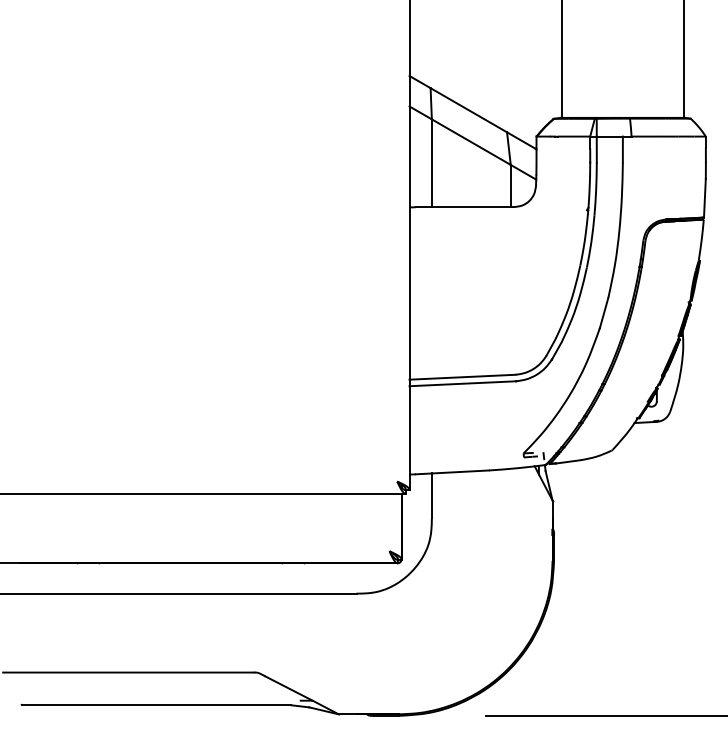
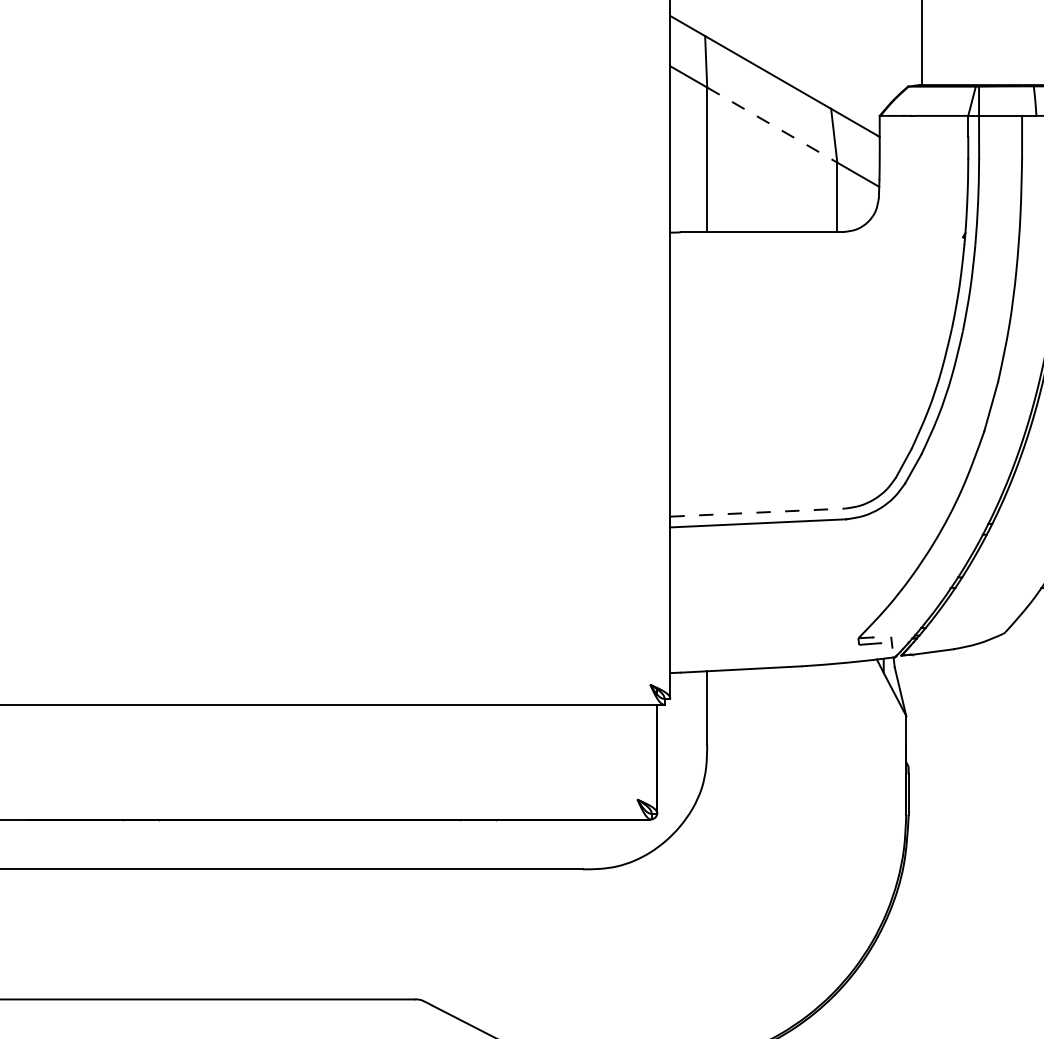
line: (471, 142) -> (772, 125), solid -> dashed
line: (463, 377) -> (759, 513), solid -> dashed

